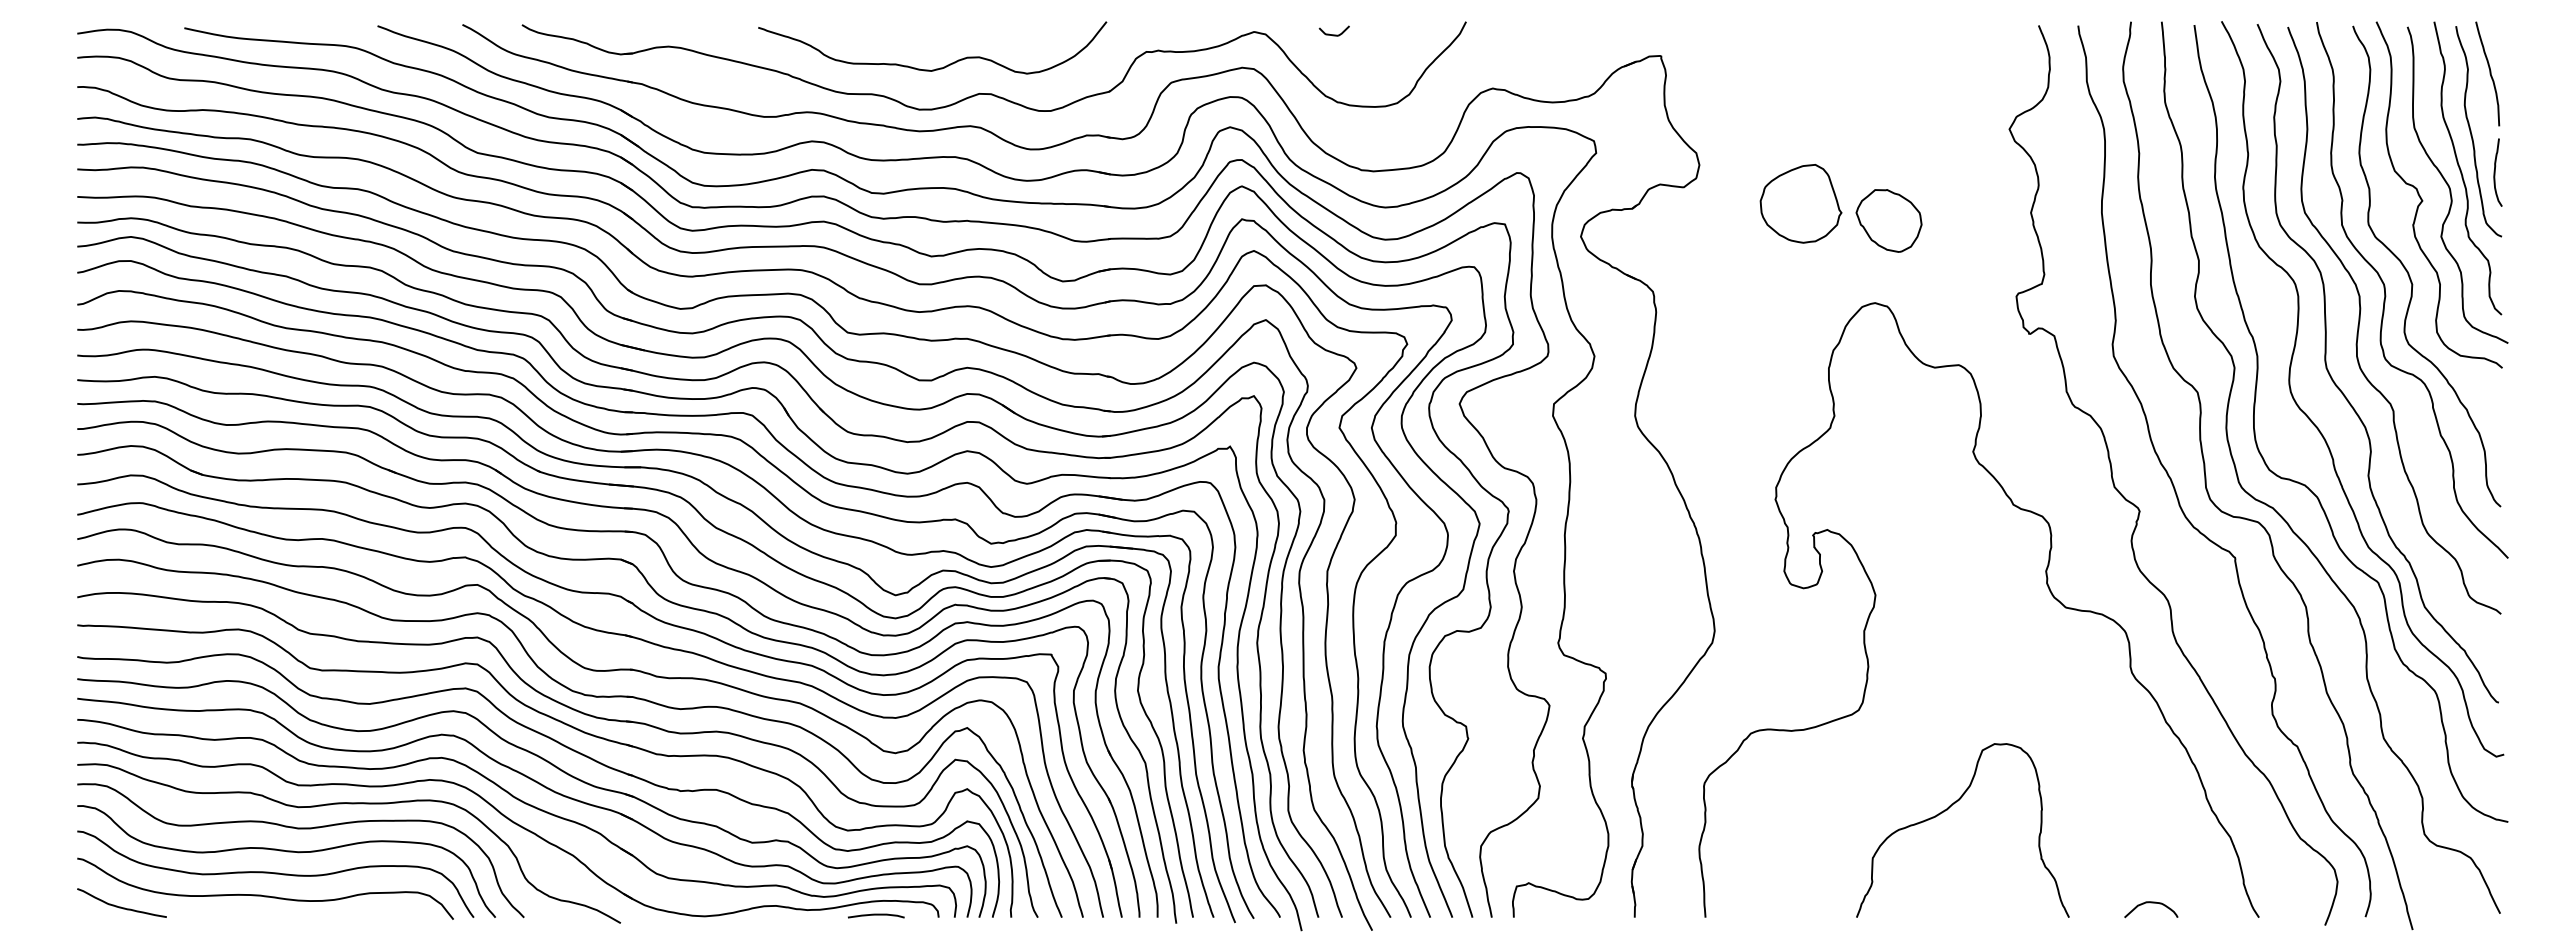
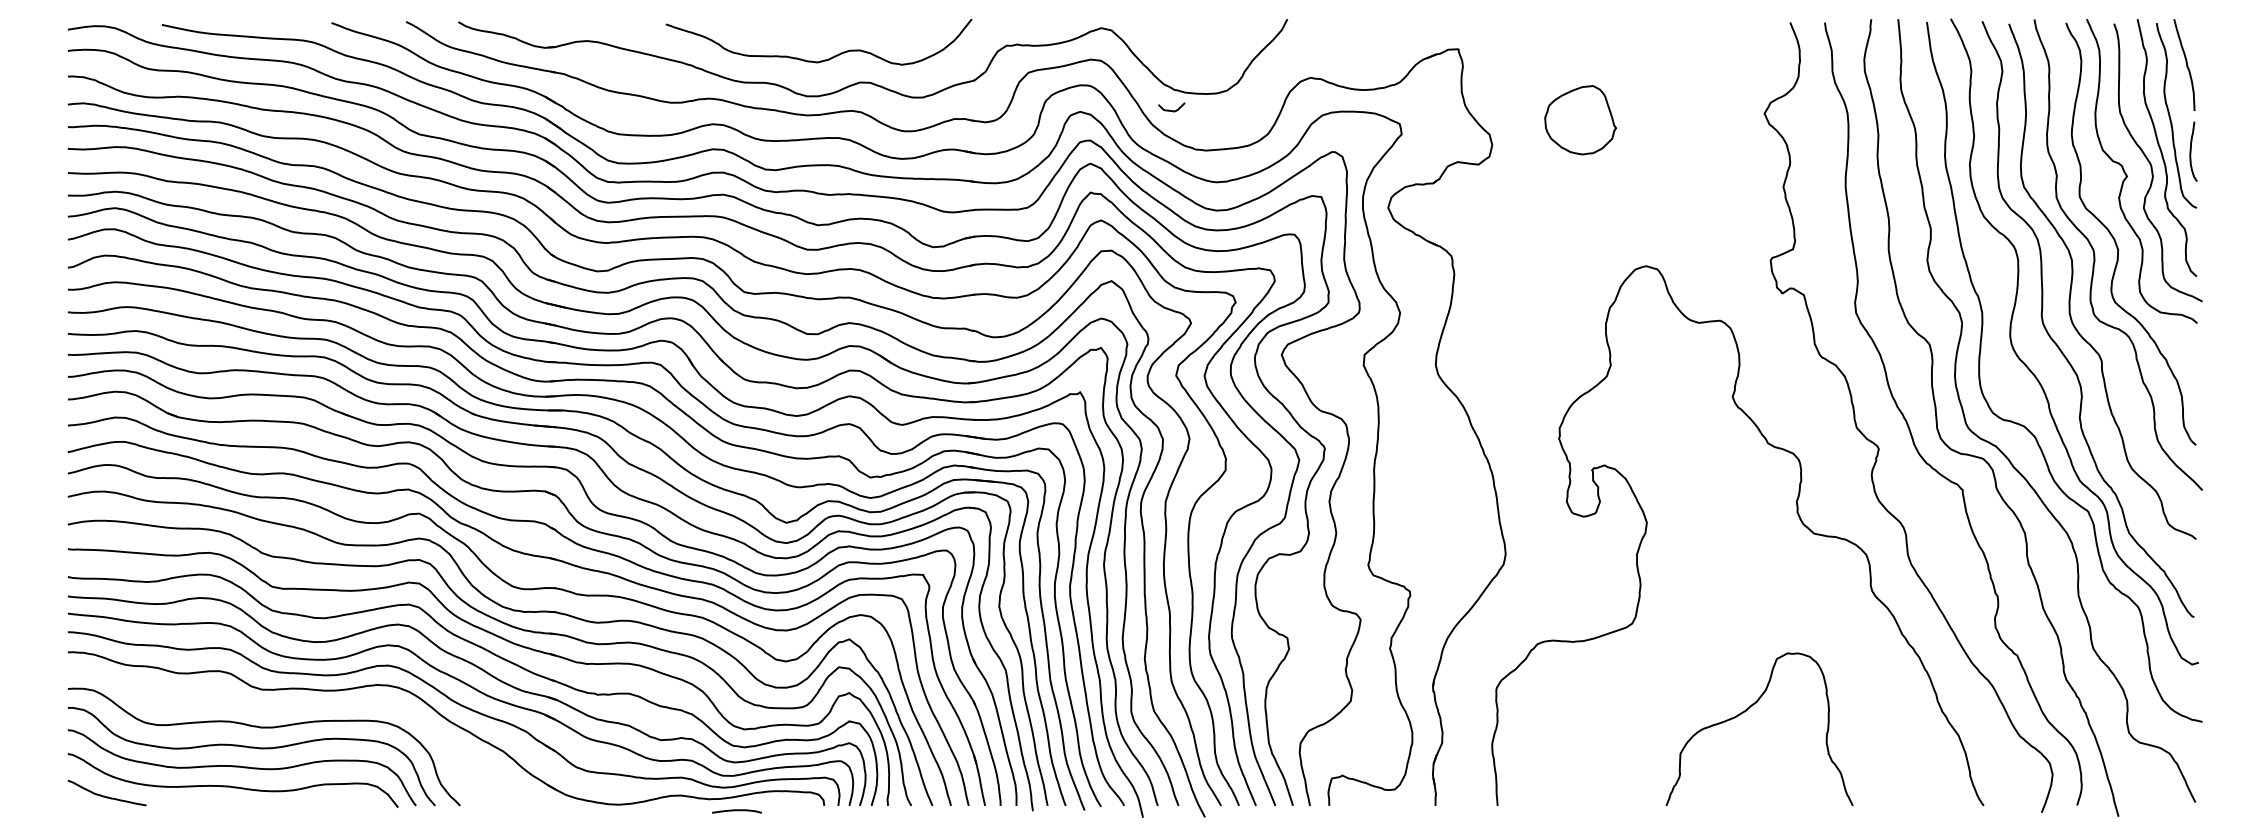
curve: (1333, 34) -> (1170, 110), moved
part: (1800, 203) -> (1580, 119), moved
part: (1888, 220) -> (1658, 193), removed
curve: (348, 804) -> (306, 706), removed
curve: (1947, 810) -> (1746, 711), moved
curve: (2151, 903) -> (1889, 793), removed
curve: (876, 915) -> (737, 811), moved

